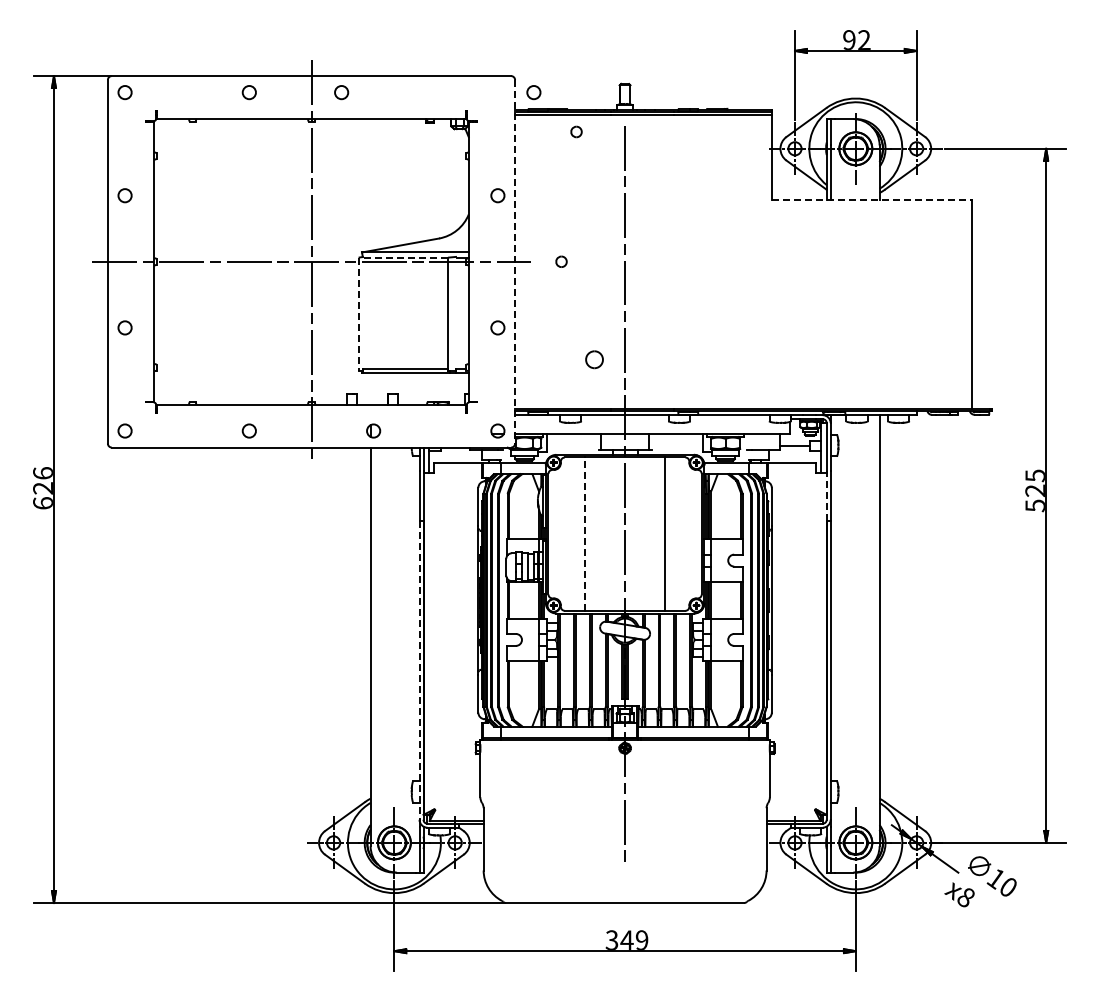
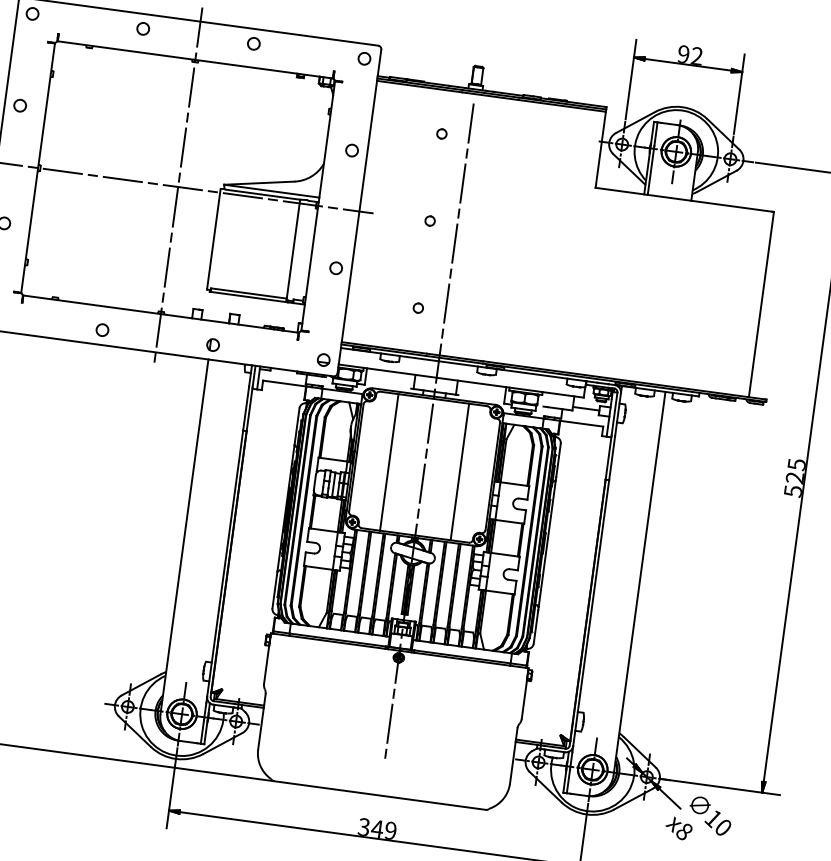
circle: (341, 92) -> (253, 43), moved
circle: (533, 92) -> (364, 58), moved
part: (576, 131) -> (441, 133), moved
line: (871, 200) -> (684, 199), dashed -> solid
line: (406, 257) -> (263, 194), dashed -> solid
line: (515, 261) -> (359, 211), dashed -> solid
part: (561, 261) -> (430, 220), moved
line: (358, 314) -> (213, 239), dashed -> solid
part: (594, 359) -> (418, 308), size x0.62
line: (826, 496) -> (608, 457), dashed -> solid
line: (585, 534) -> (389, 462), dashed -> solid
line: (419, 670) -> (225, 563), dashed -> solid

